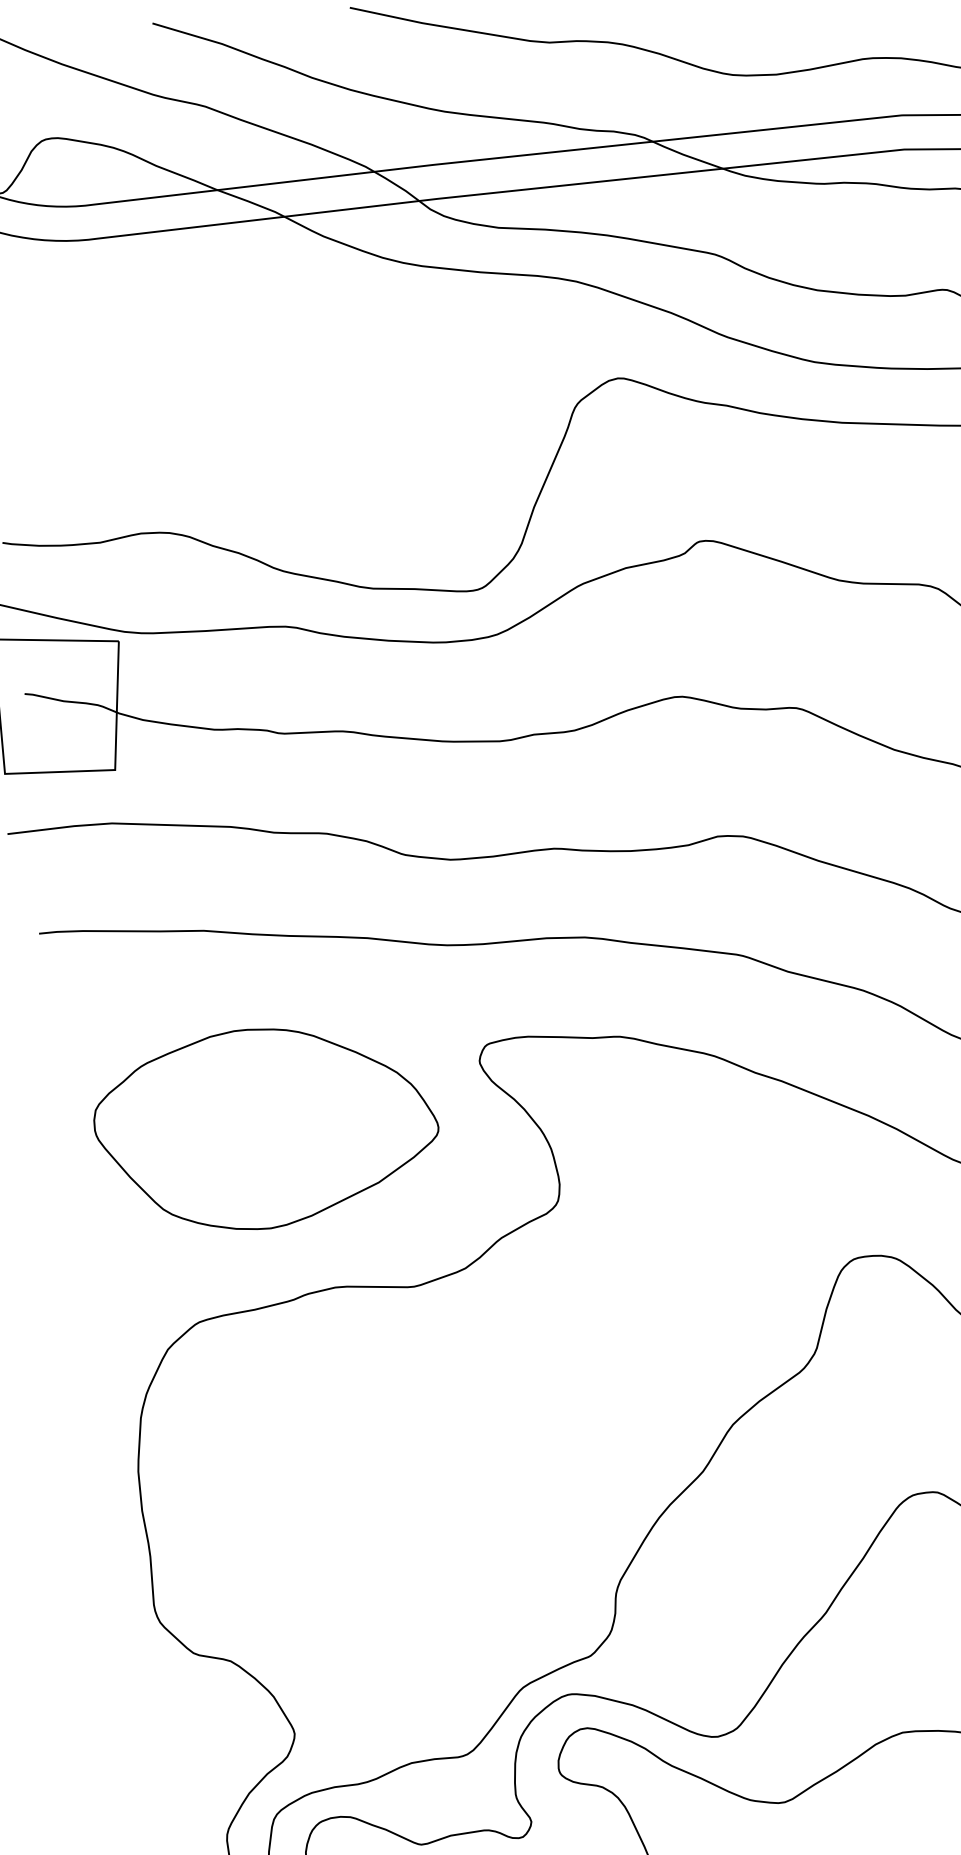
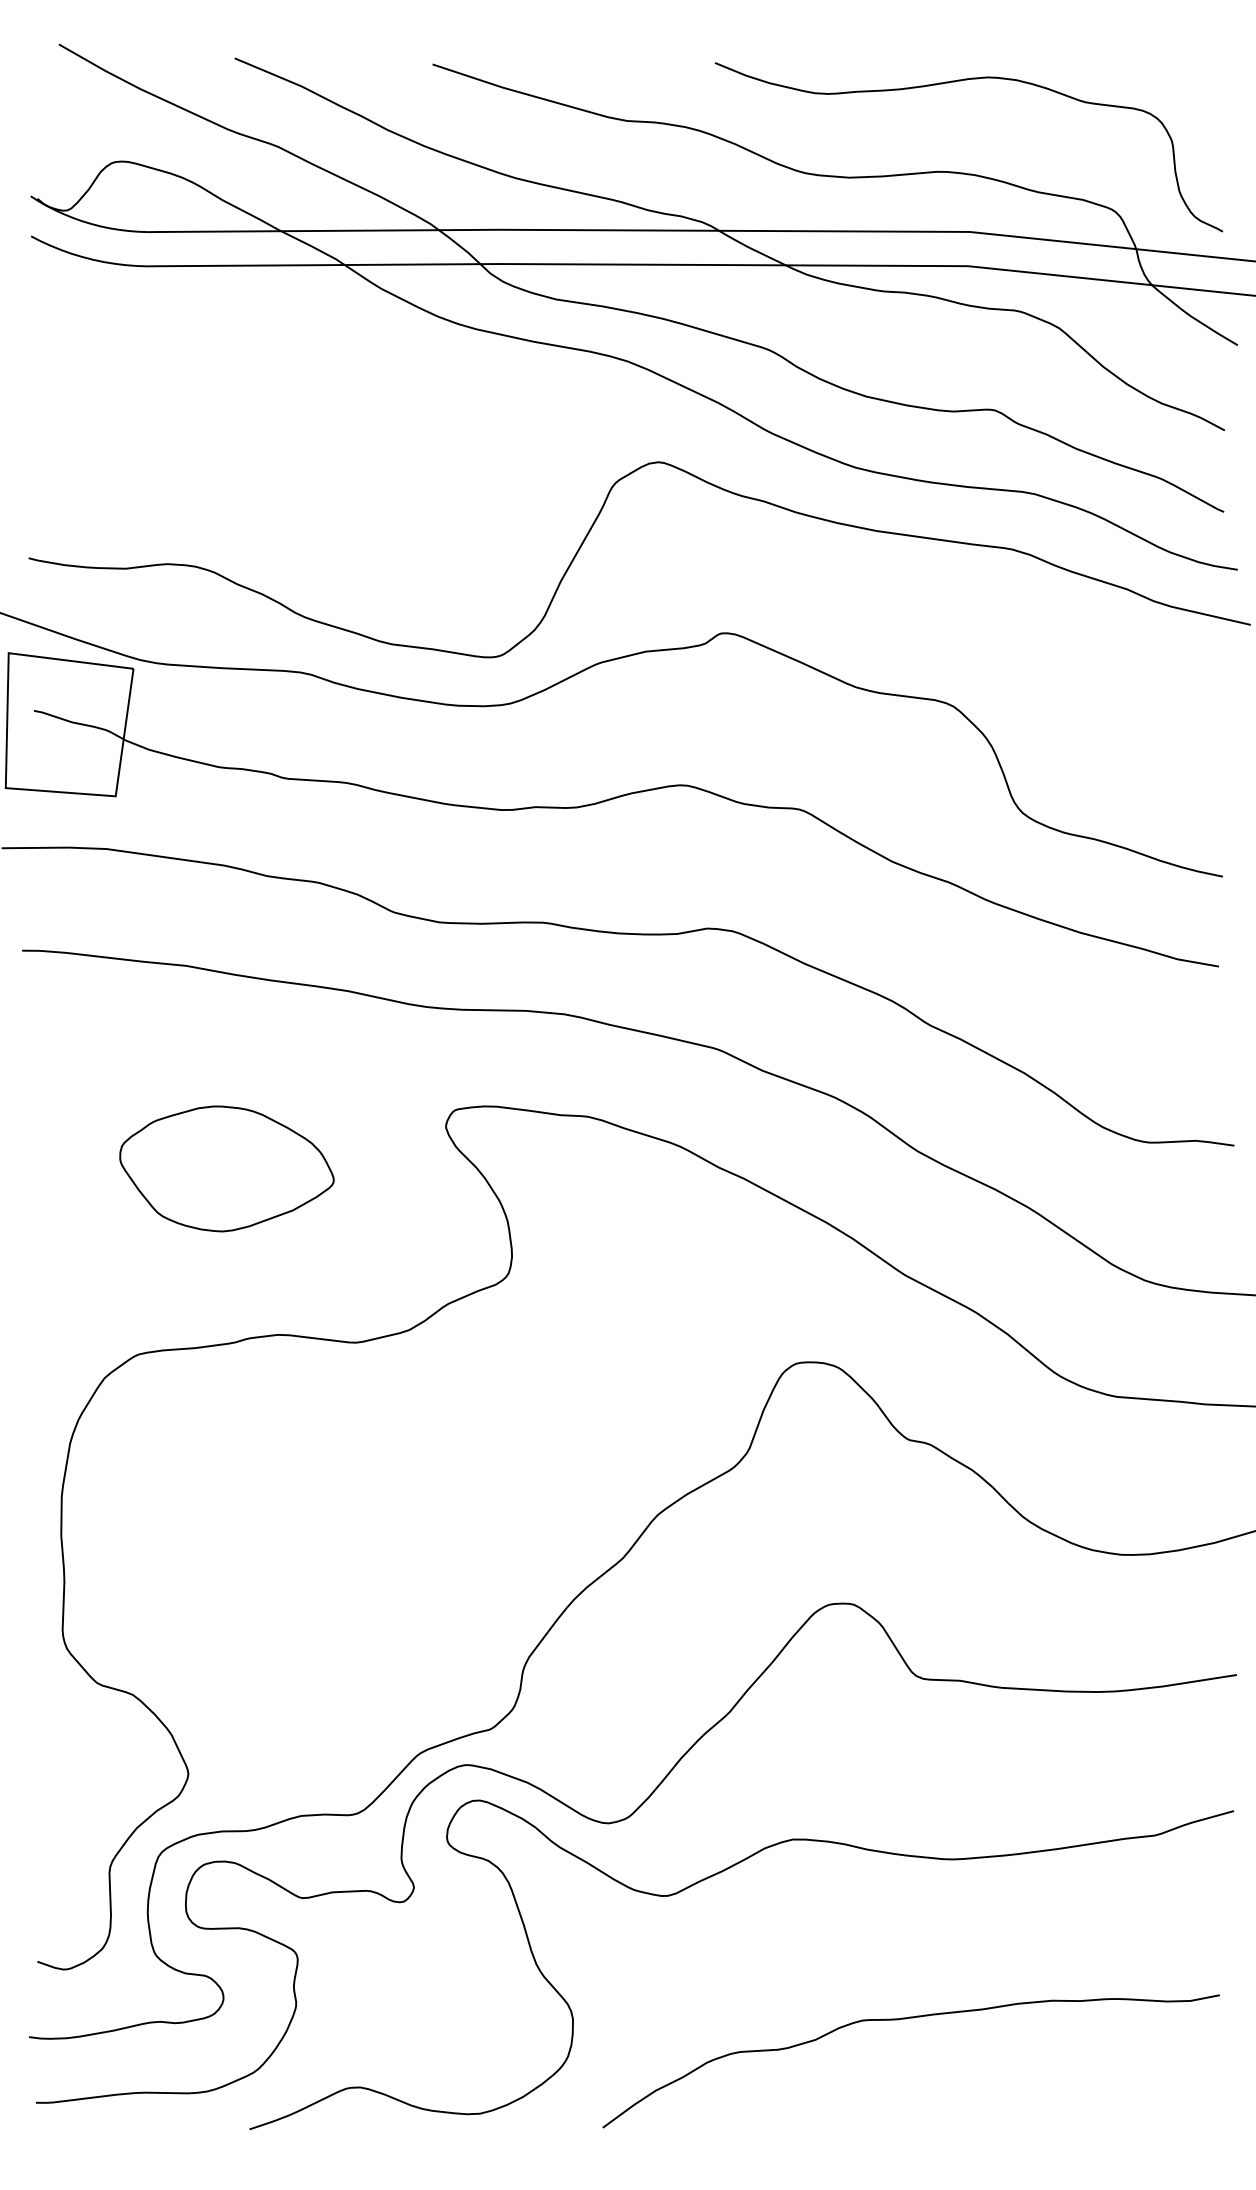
part: (266, 1127) -> (226, 1168), size x0.62

